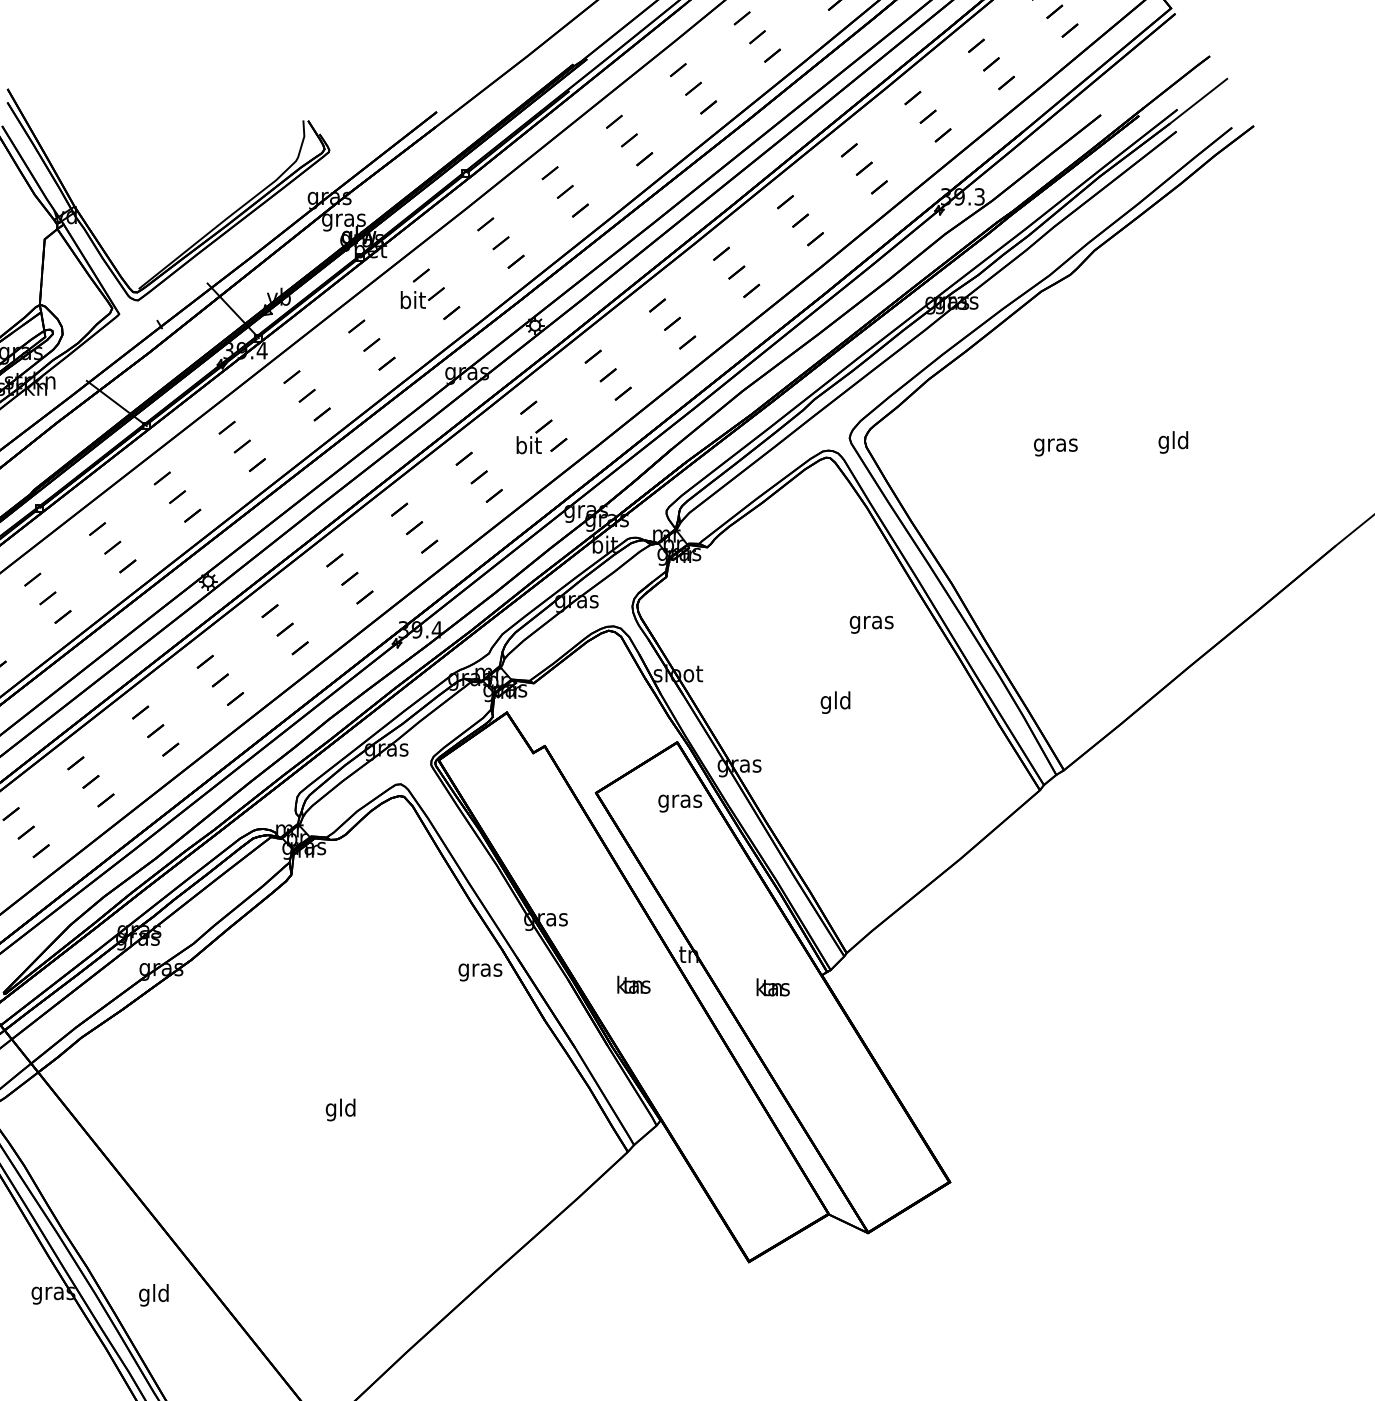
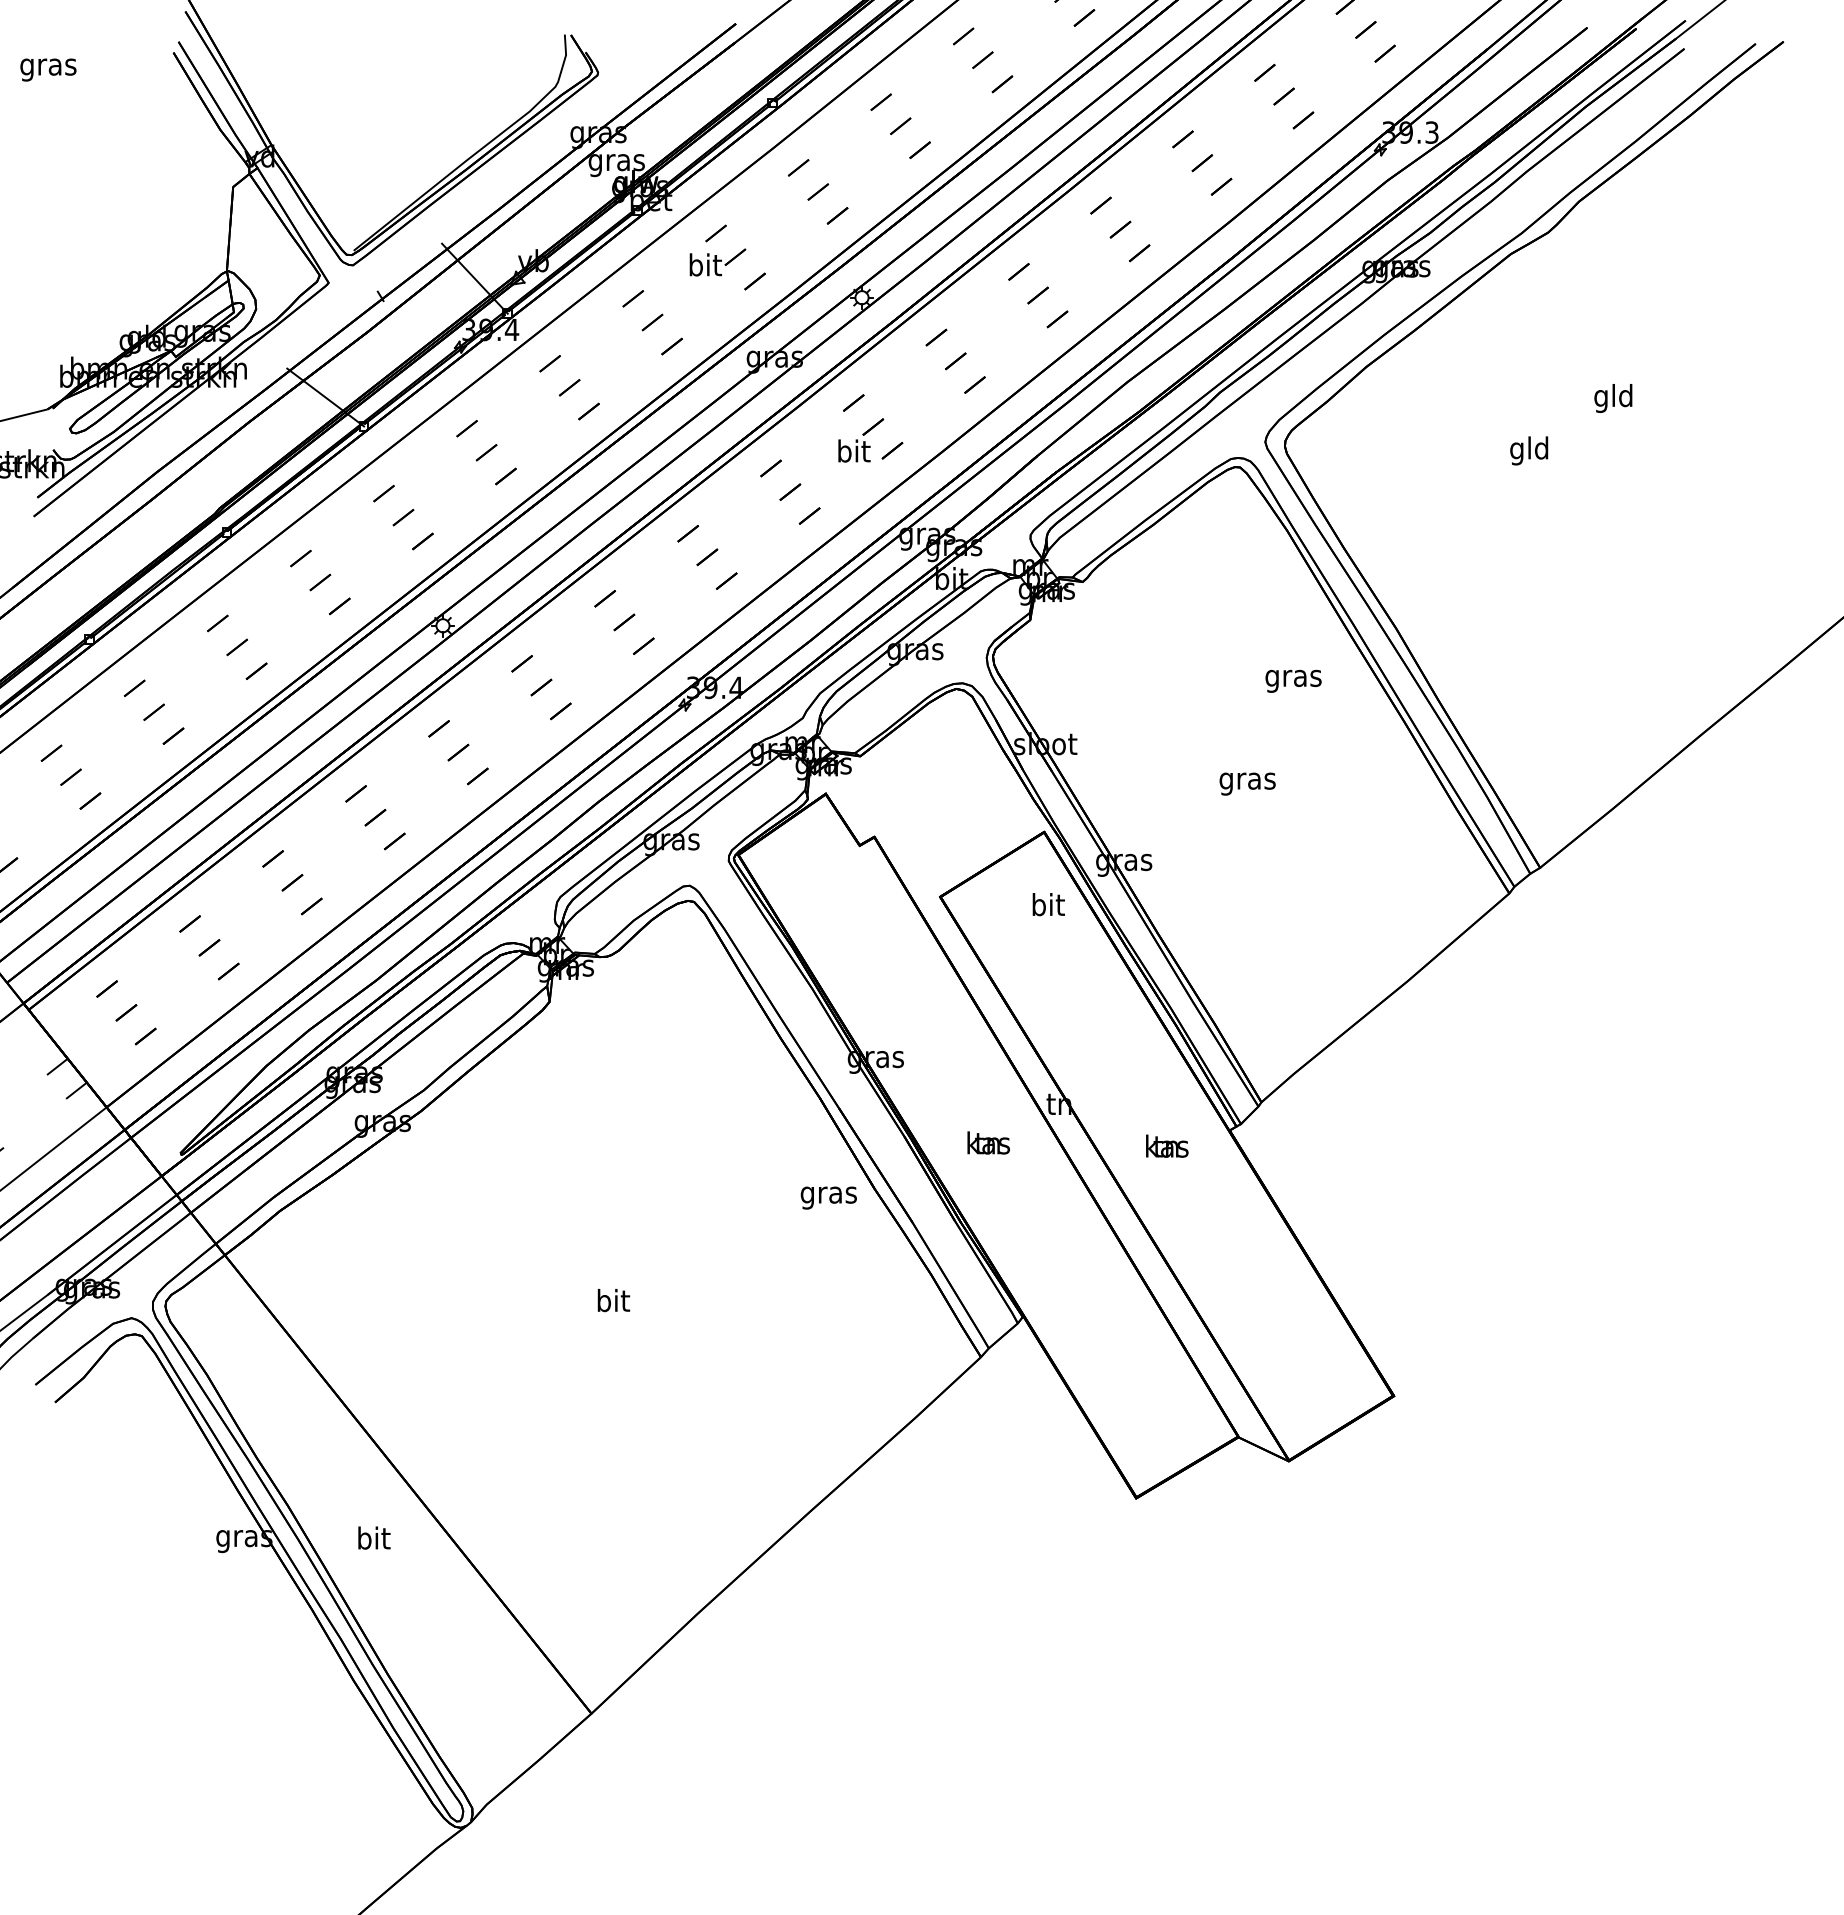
text: (1173, 442) -> (1613, 398), moved
text: (1055, 444) -> (1529, 450), gras -> gld
text: (835, 702) -> (1247, 780), gld -> gras
text: (680, 801) -> (1048, 907), gras -> bit
text: (480, 972) -> (828, 1197), moved
text: (340, 1109) -> (612, 1302), gld -> bit
text: (154, 1294) -> (373, 1540), gld -> bit

